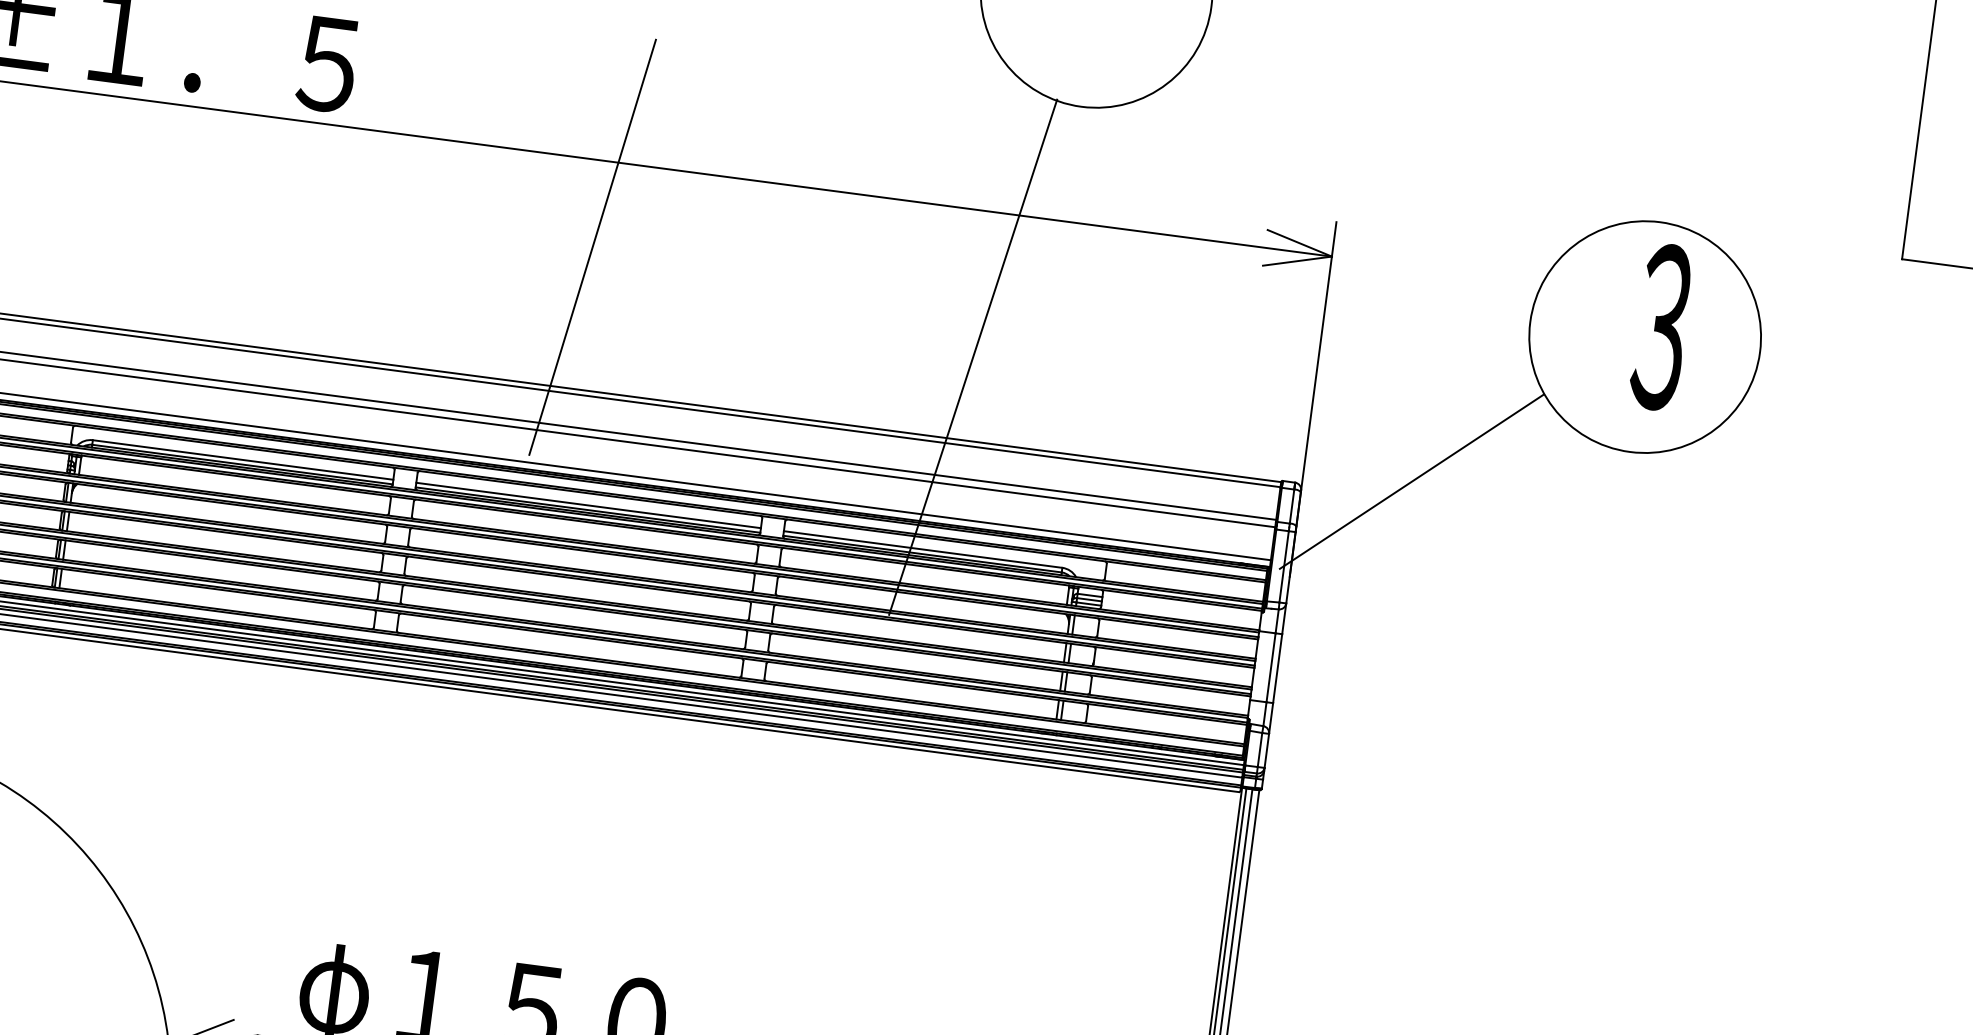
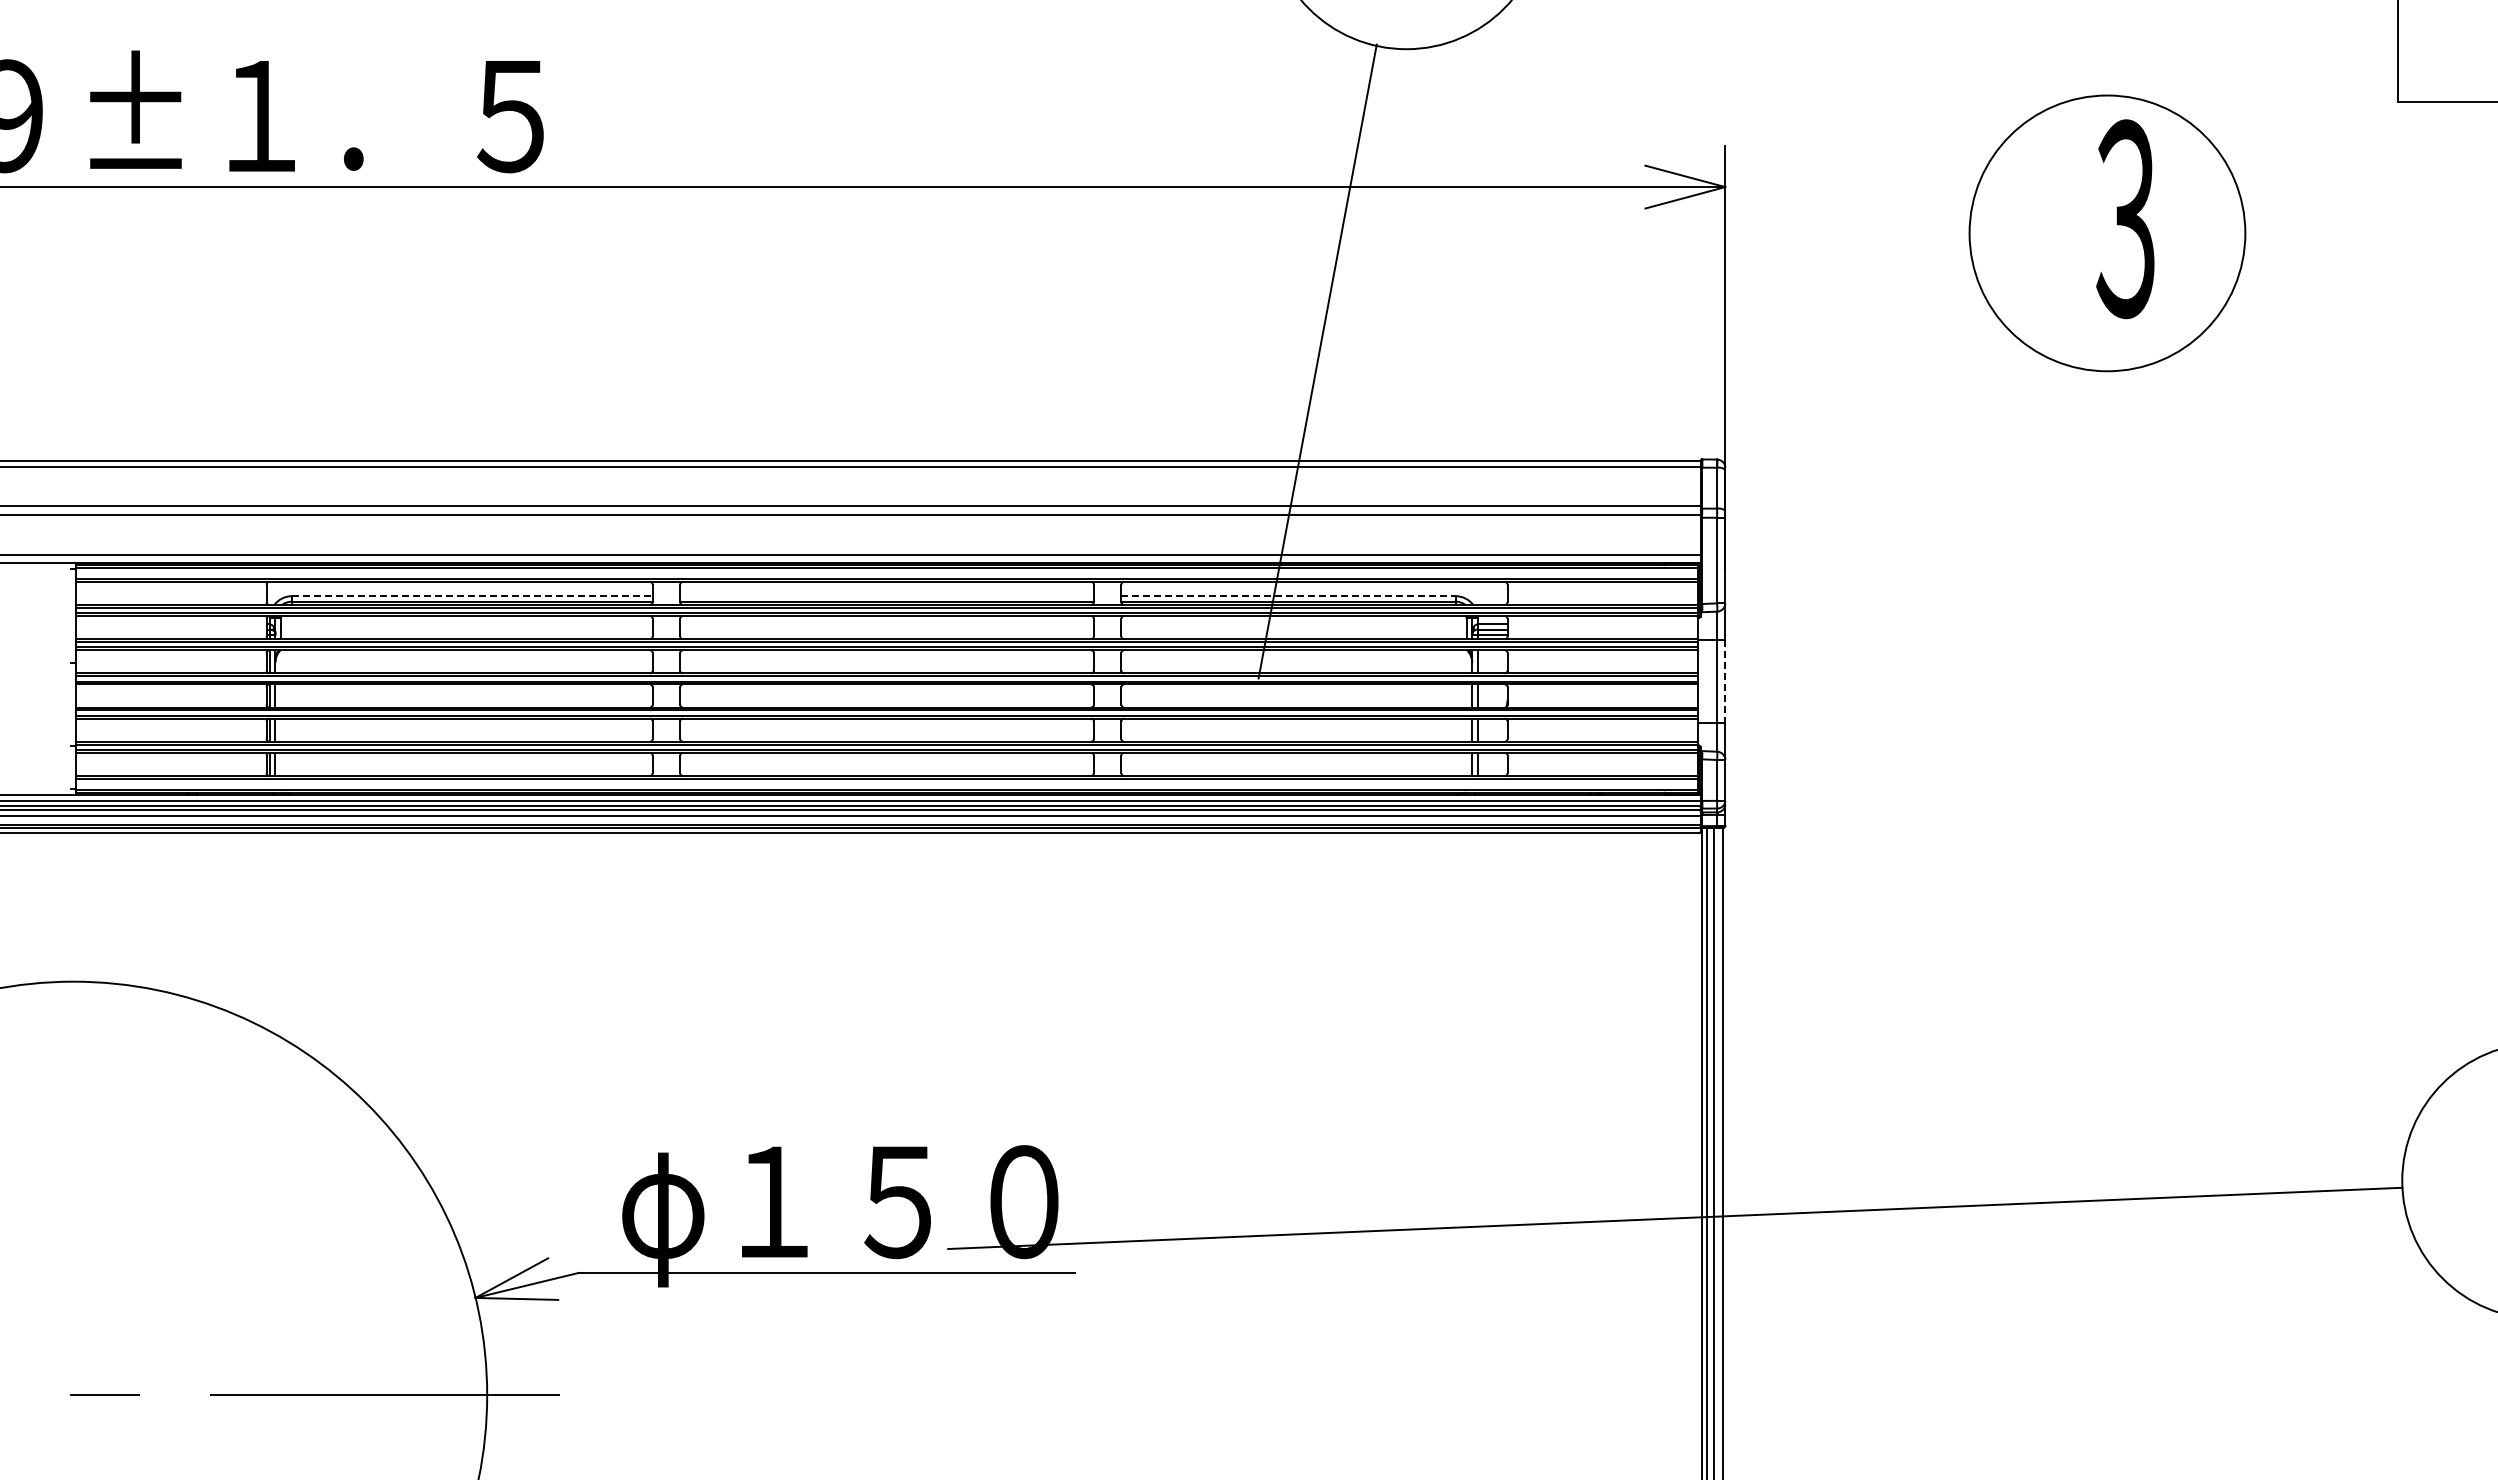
line: (592, 246) -> (851, 290), removed
line: (243, 460) -> (472, 596), solid -> dashed
line: (1411, 481) -> (1854, 439), removed
line: (588, 505) -> (886, 596), removed
line: (923, 549) -> (1289, 596), solid -> dashed
line: (1277, 669) -> (1725, 682), solid -> dashed

